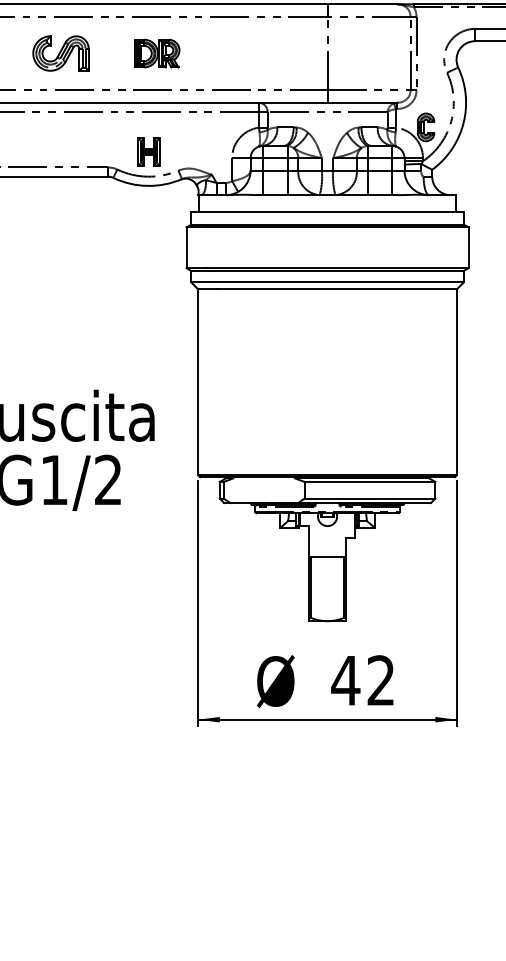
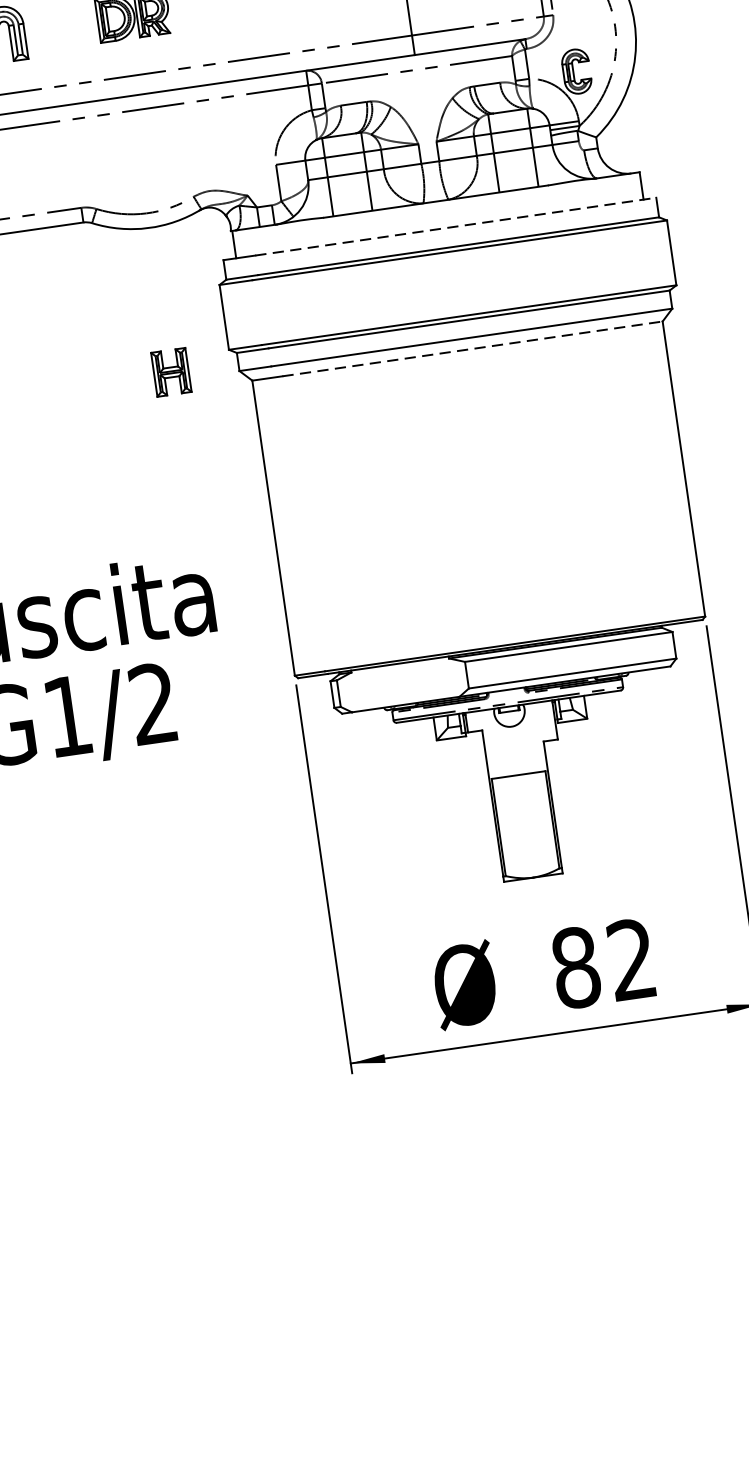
part: (148, 151) -> (170, 371), moved
line: (338, 212) -> (457, 226), solid -> dashed
line: (337, 289) -> (473, 349), solid -> dashed
text: (345, 680) -> (575, 967), 42 -> 82

